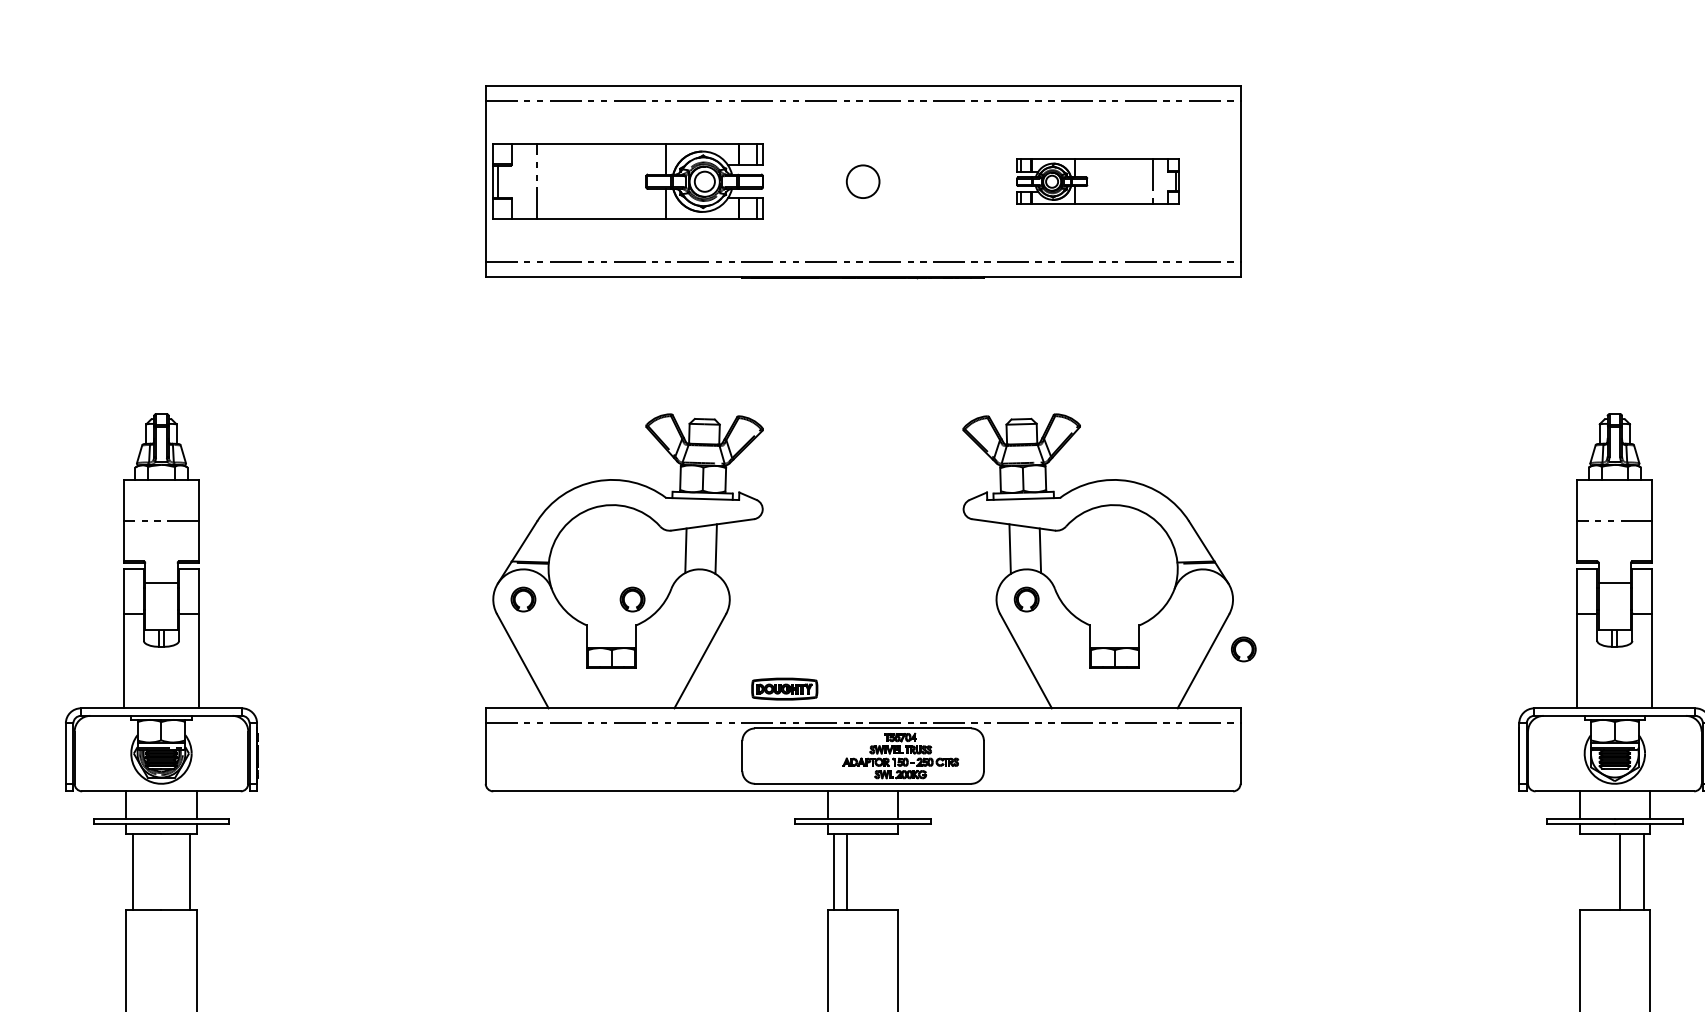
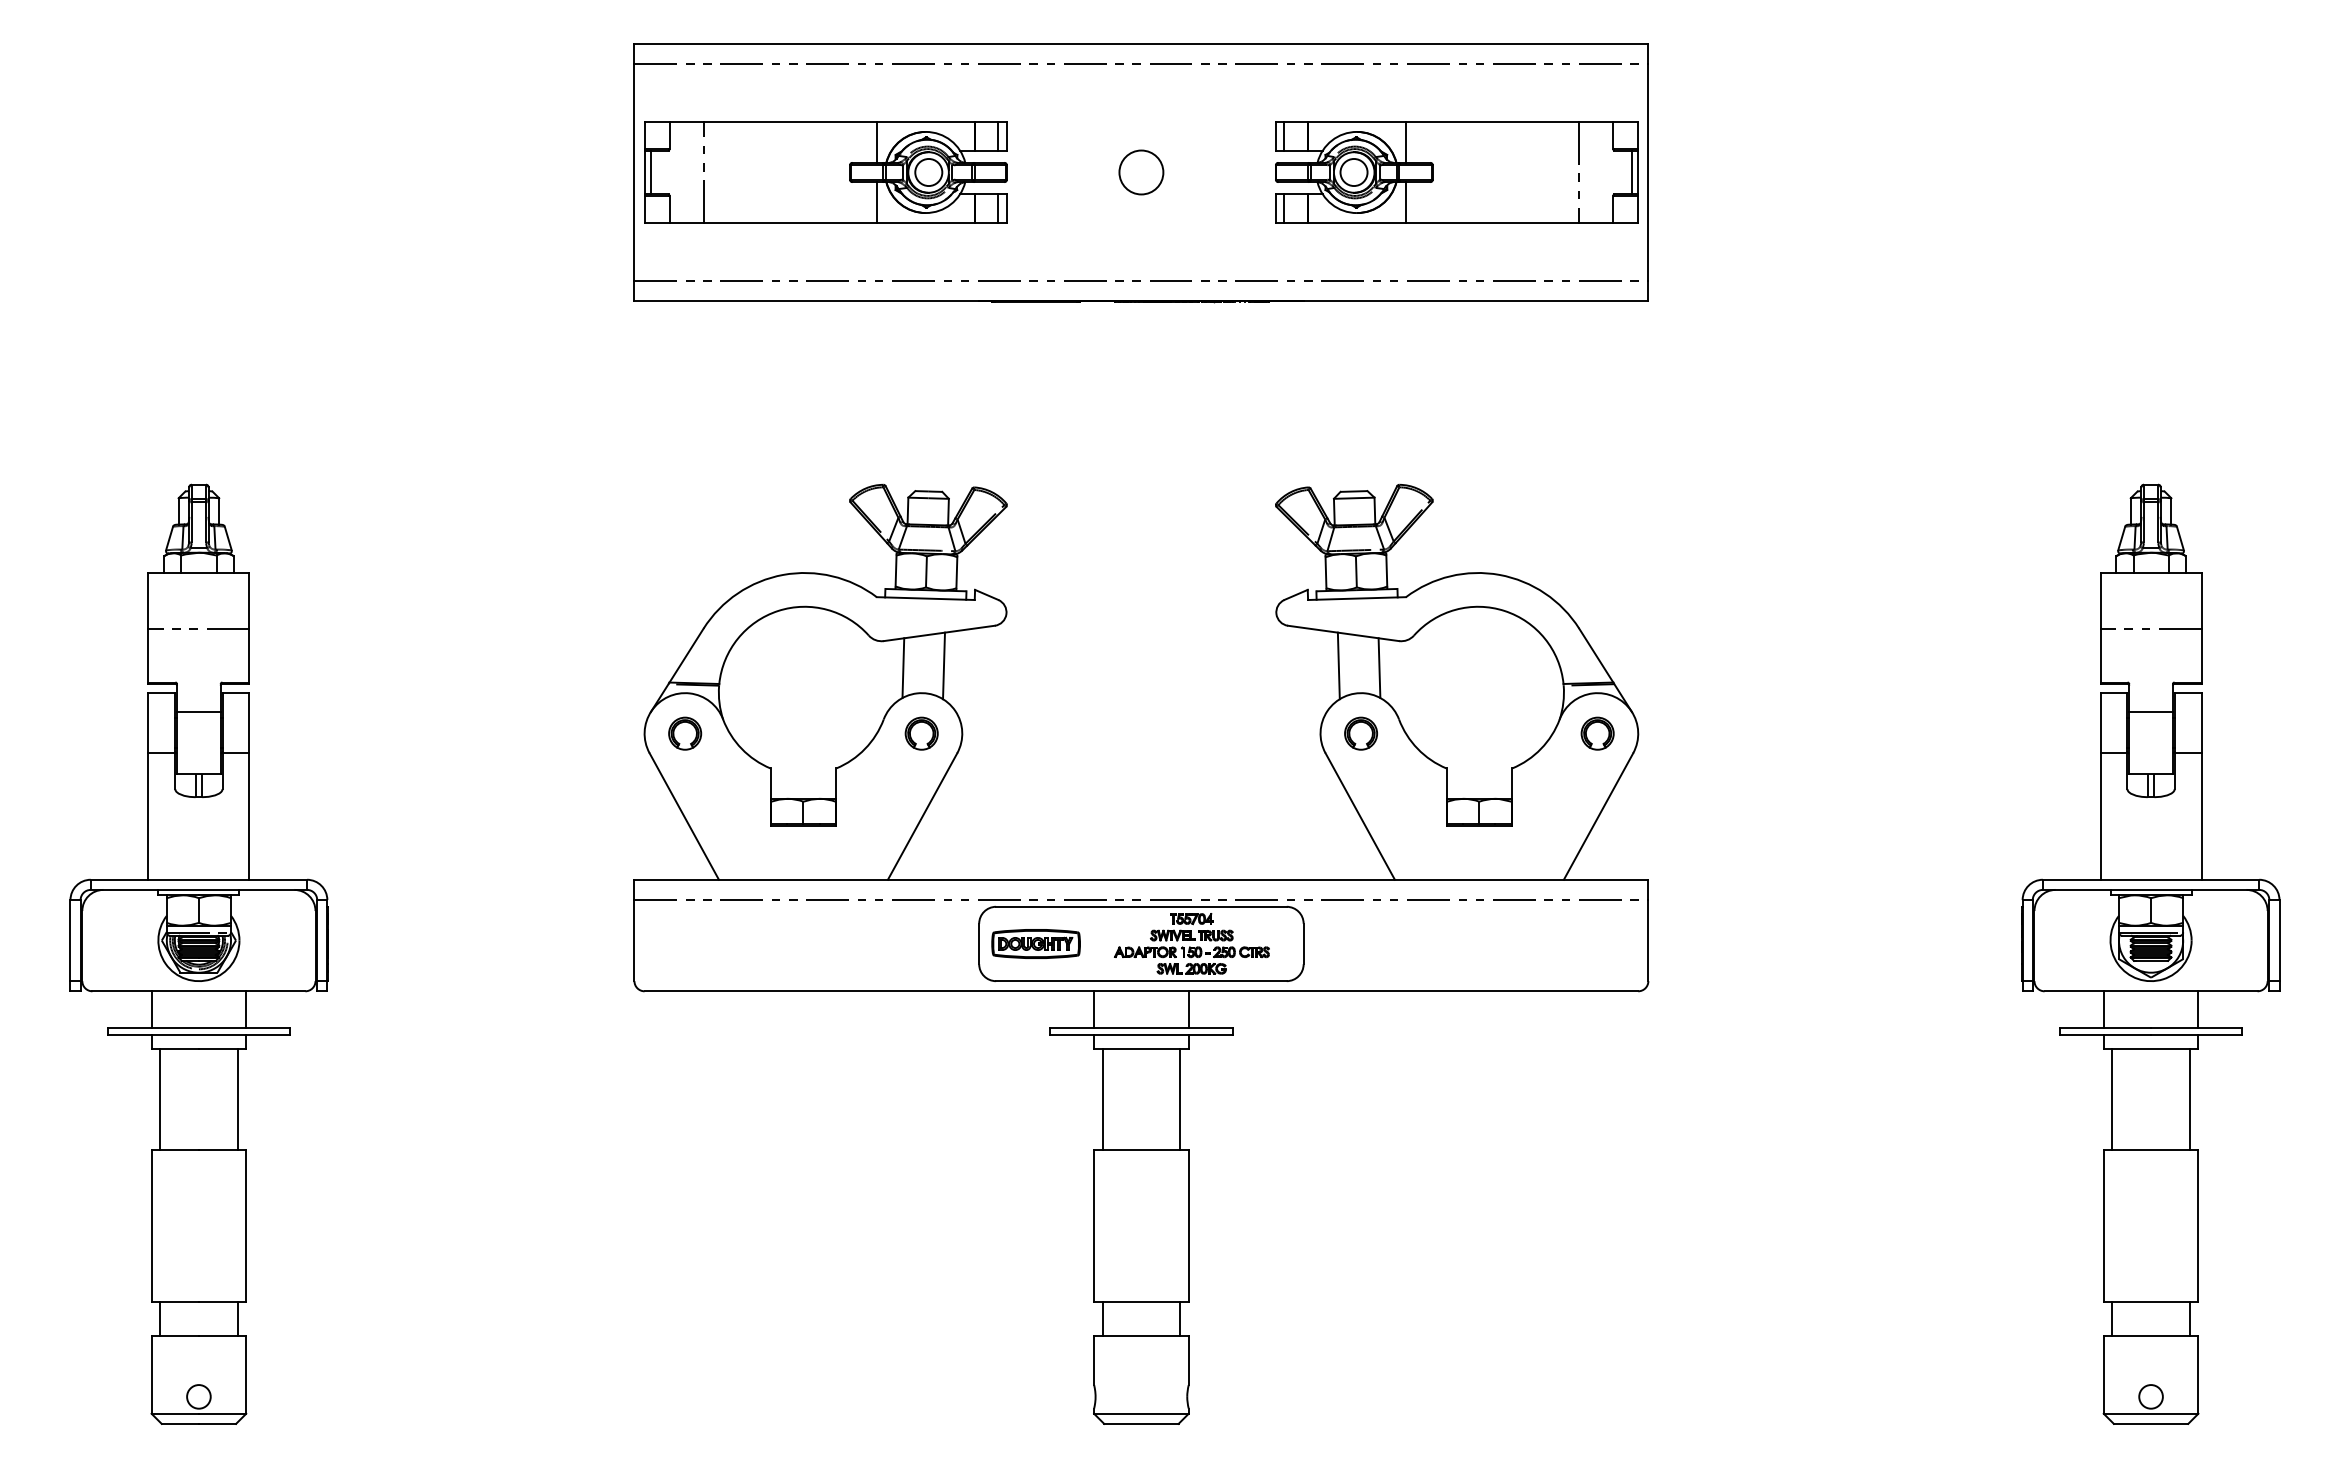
part: (1097, 181) -> (1456, 172), size x1.67
part: (632, 599) -> (921, 733), moved
part: (1243, 649) -> (1597, 733), moved
part: (784, 688) -> (1035, 943), moved
line: (847, 871) -> (1180, 1099), moved
line: (1620, 871) -> (2112, 1099), moved

